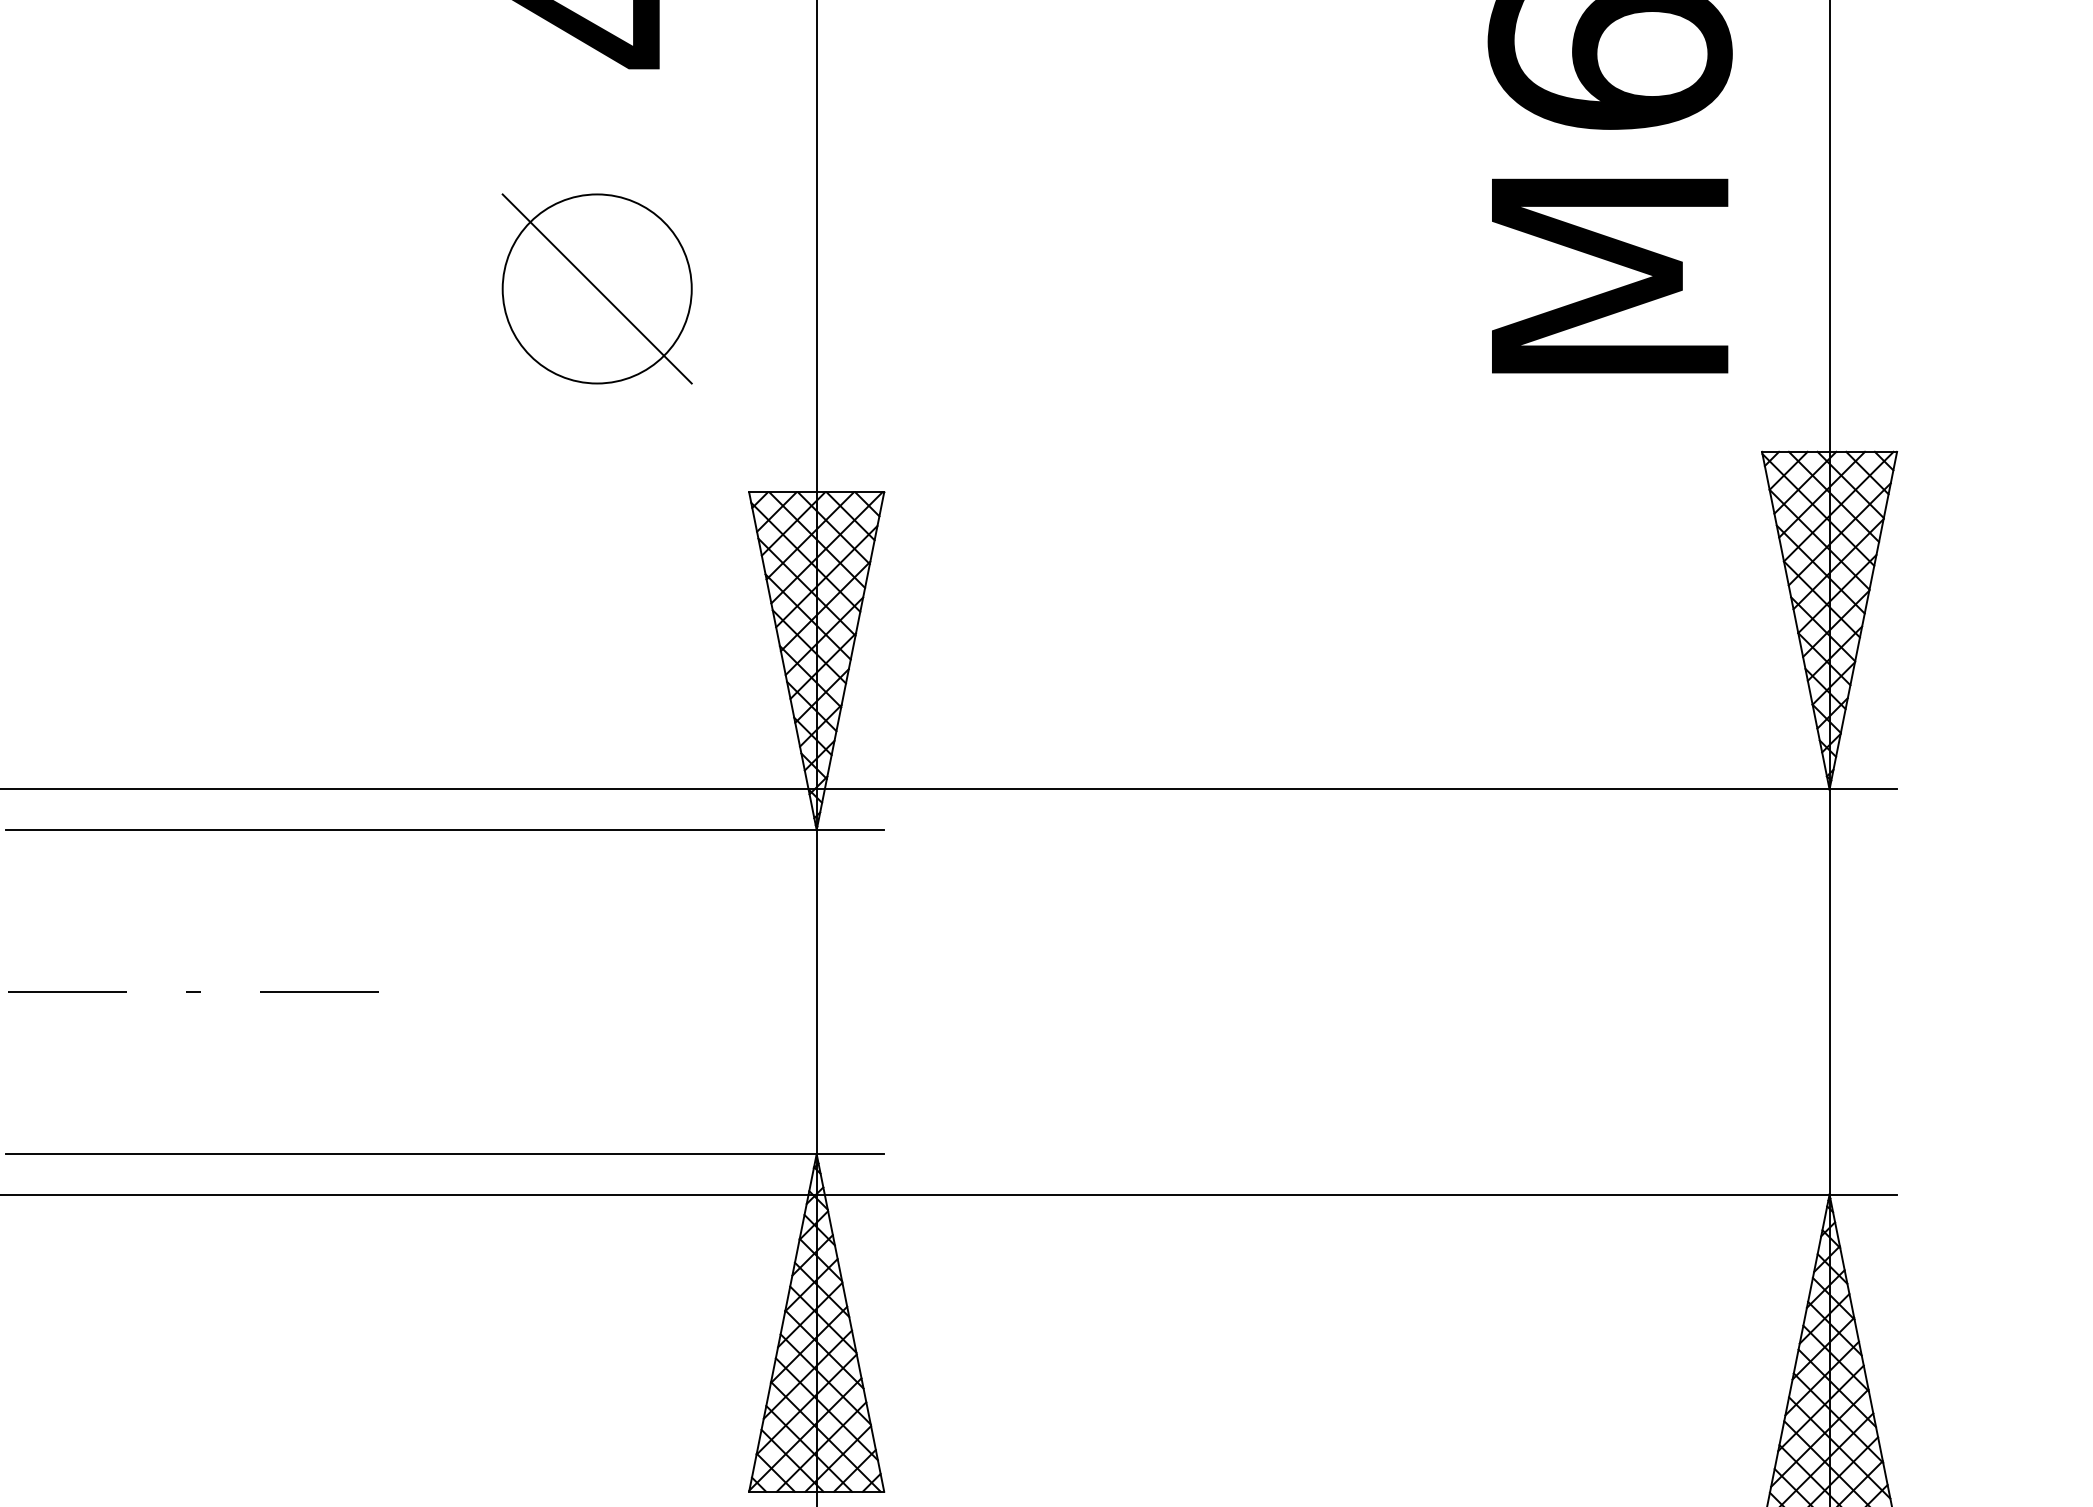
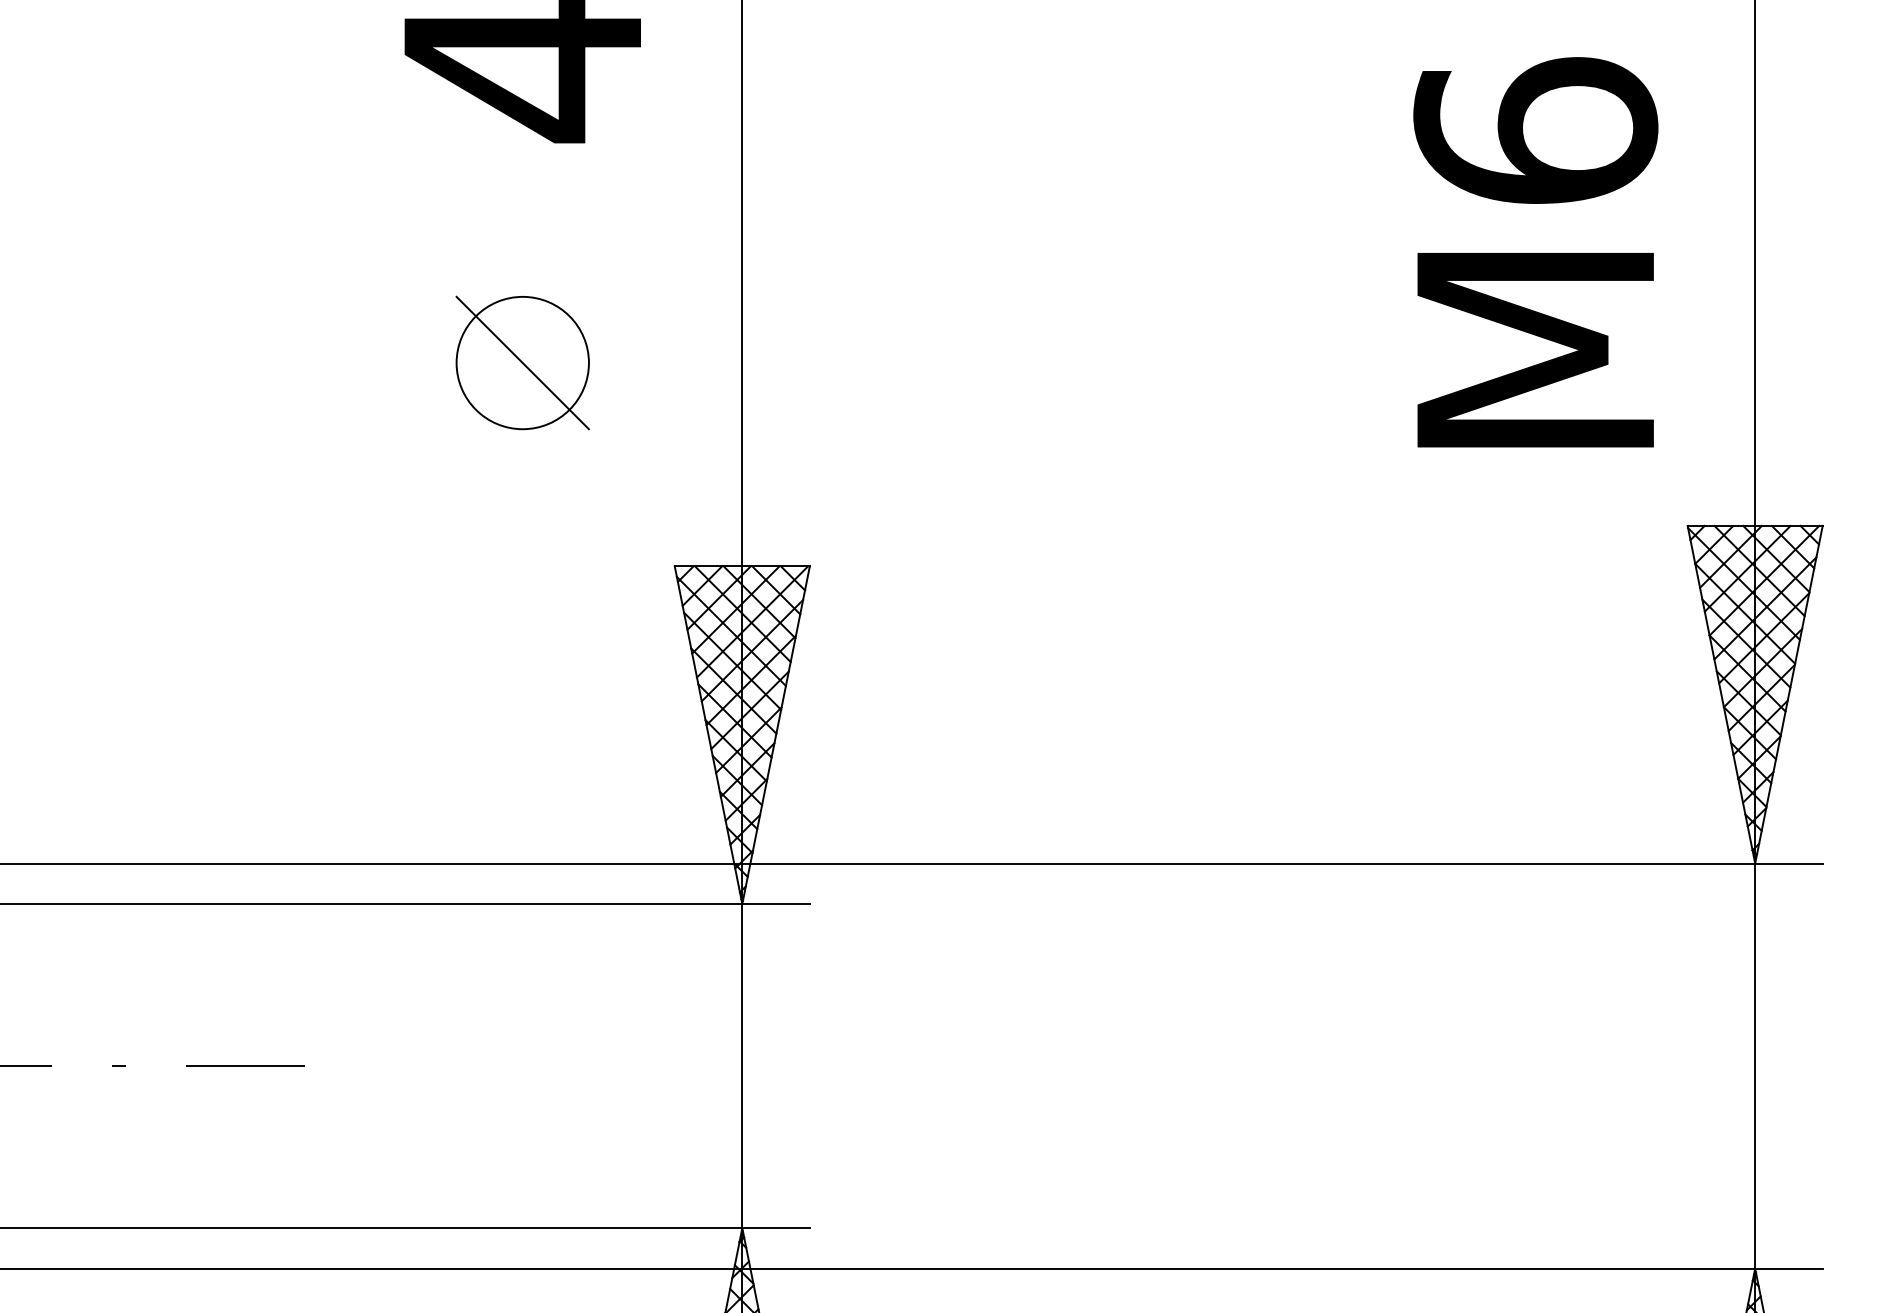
part: (596, 288) -> (522, 362), size x0.7

